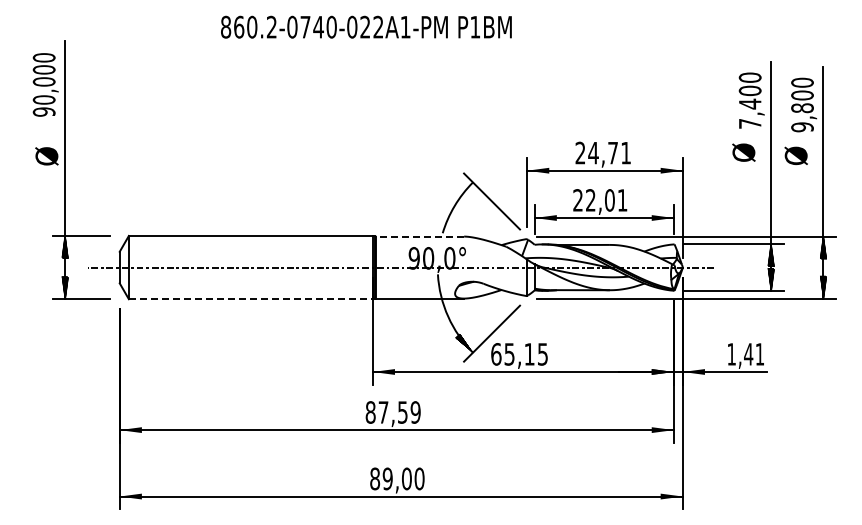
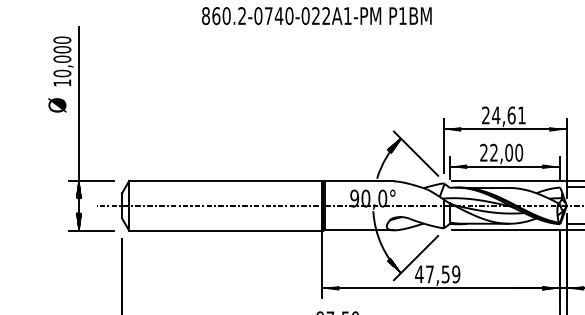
text: (43, 111) -> (61, 82), 90,000 -> 10,000
text: (613, 152) -> (511, 114), 24,71 -> 24,61
text: (46, 156) -> (57, 105), moved
hatch: (463, 191) -> (393, 145), added
text: (622, 200) -> (519, 152), 22,01 -> 22,00
line: (420, 236) -> (359, 181), dashed -> solid
line: (250, 299) -> (225, 231), dashed -> solid
text: (519, 354) -> (437, 274), 65,15 -> 47,59

